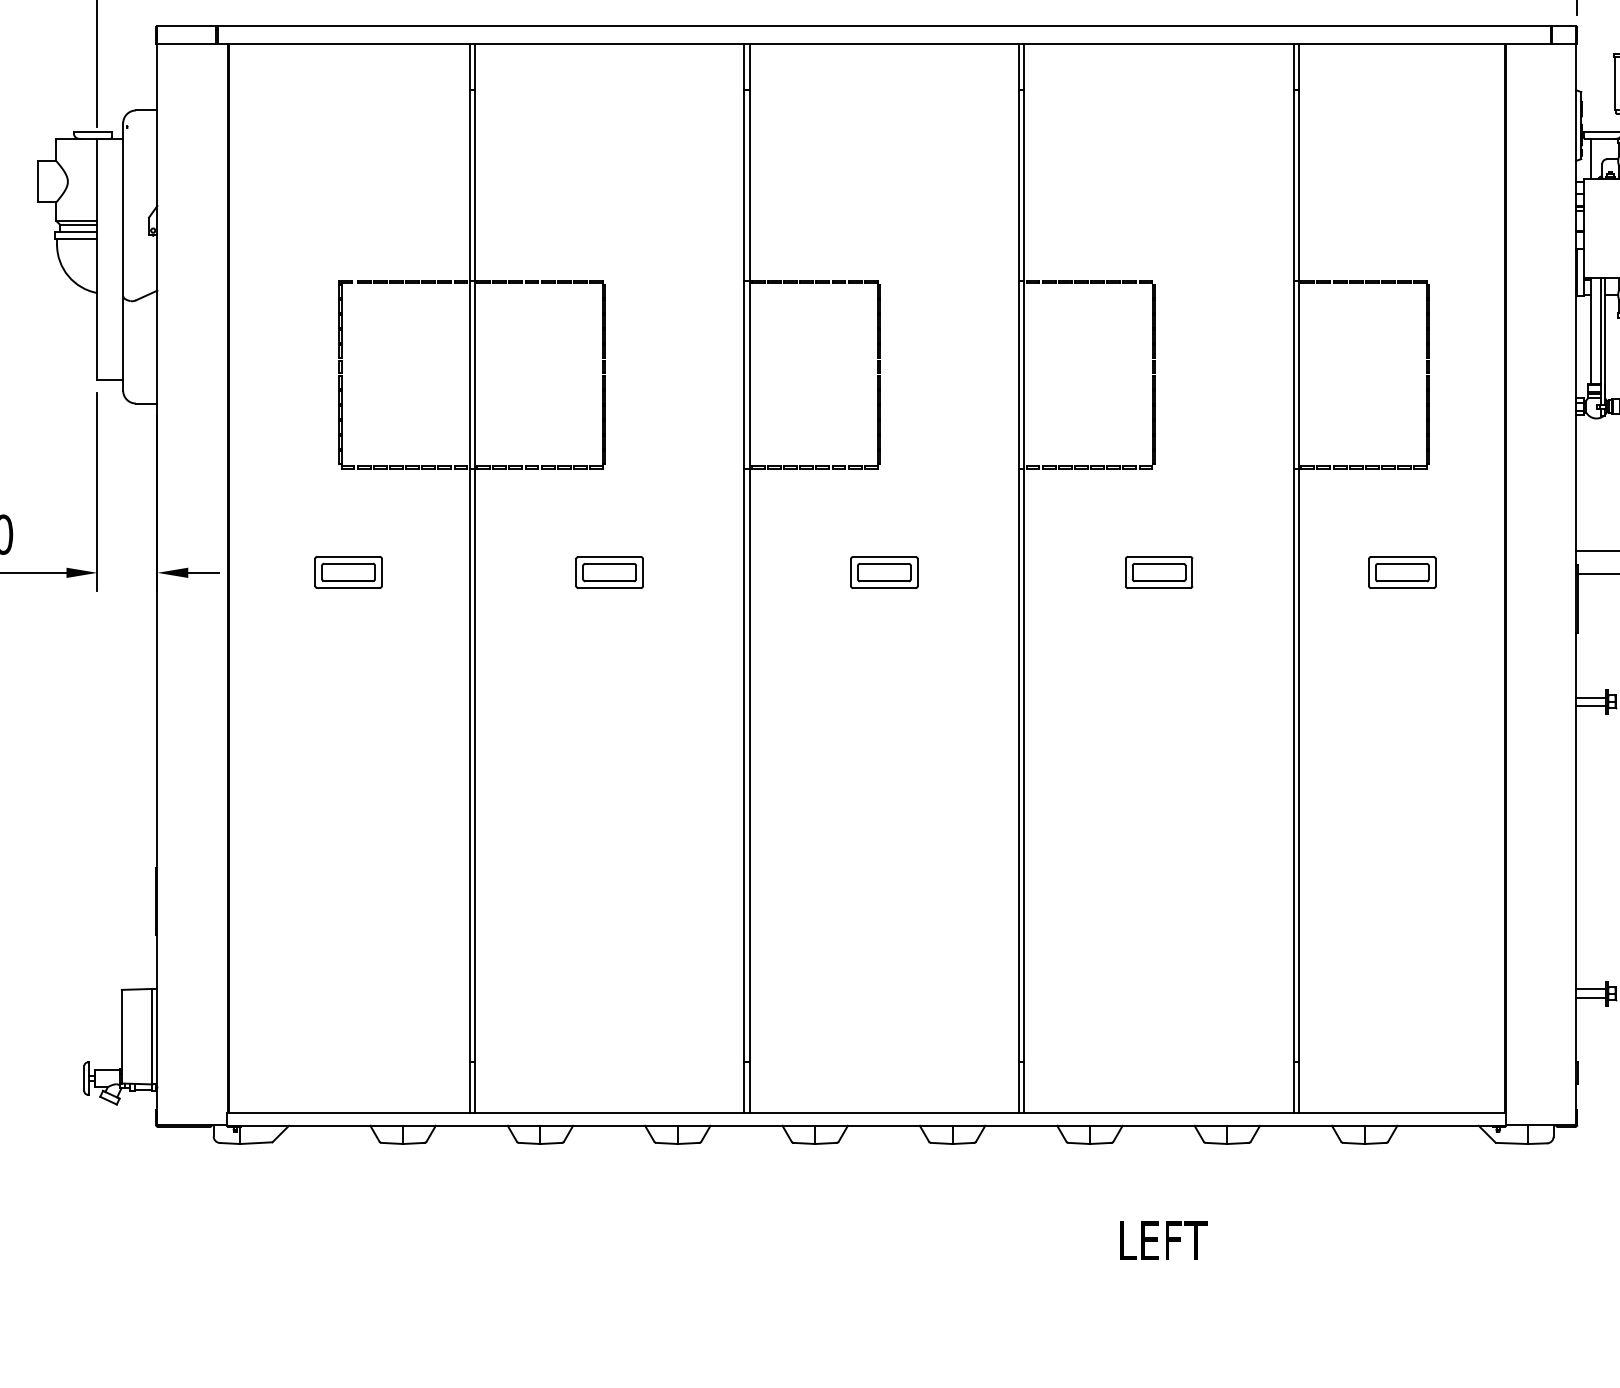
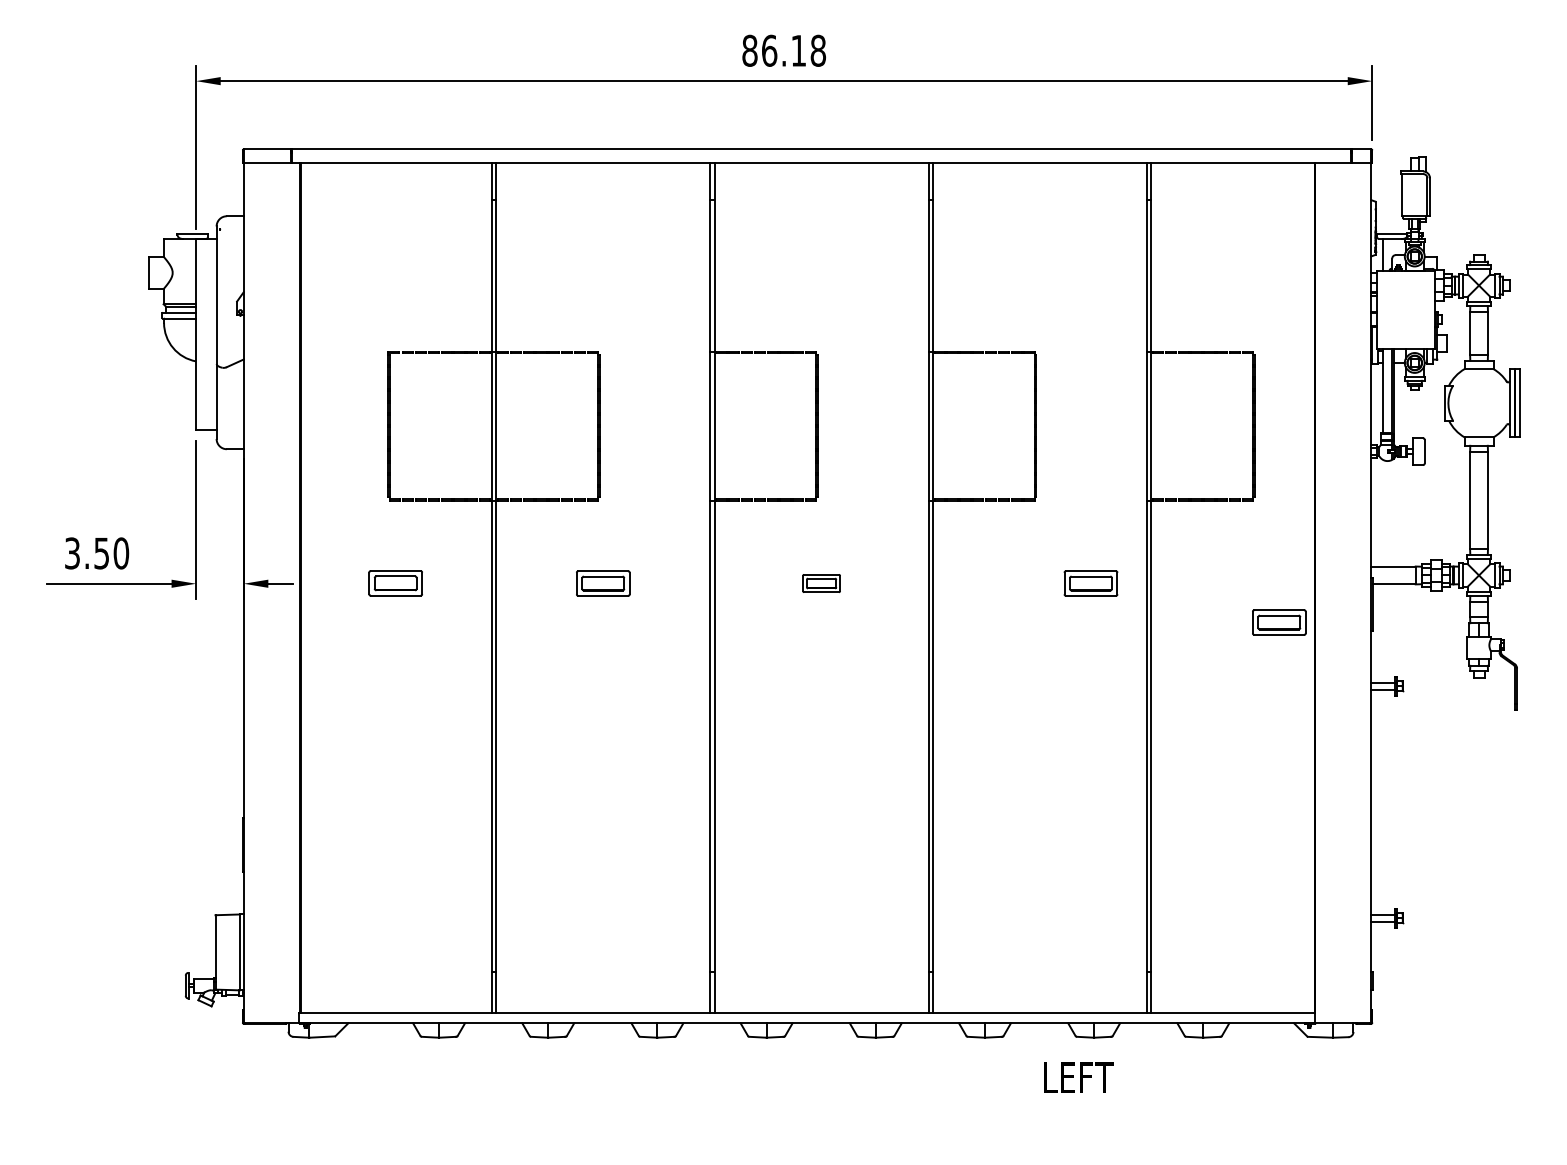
part: (884, 572) -> (821, 583), size x0.7
part: (1158, 572) -> (1090, 583), moved
part: (1402, 572) -> (1279, 622), moved
text: (1163, 1240) -> (1078, 1077), moved

